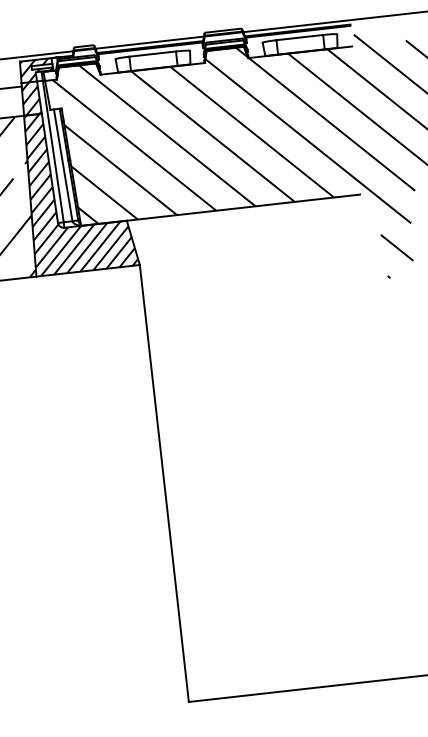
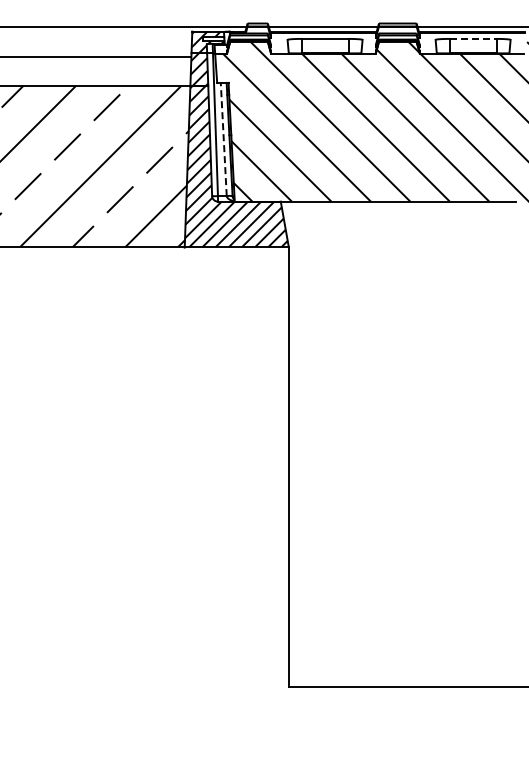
line: (300, 37) -> (473, 38), solid -> dashed
line: (62, 165) -> (223, 139), solid -> dashed

